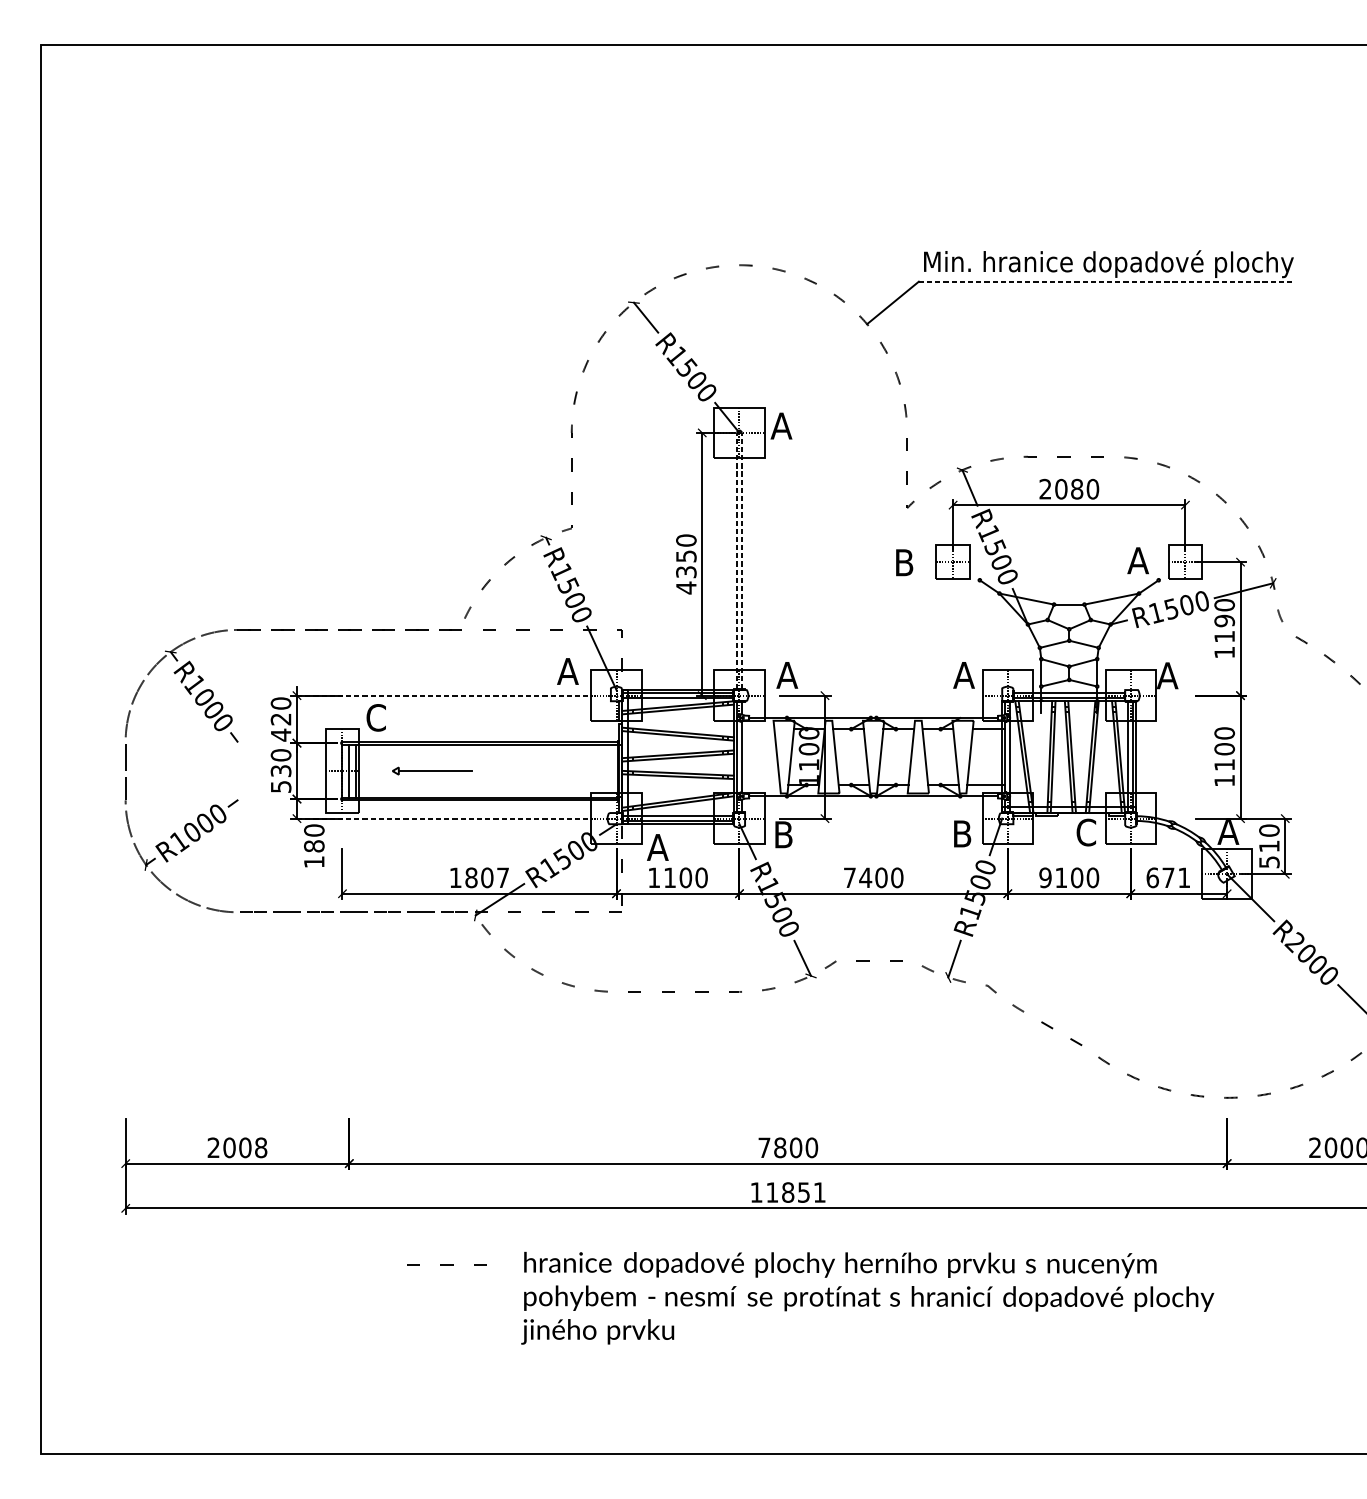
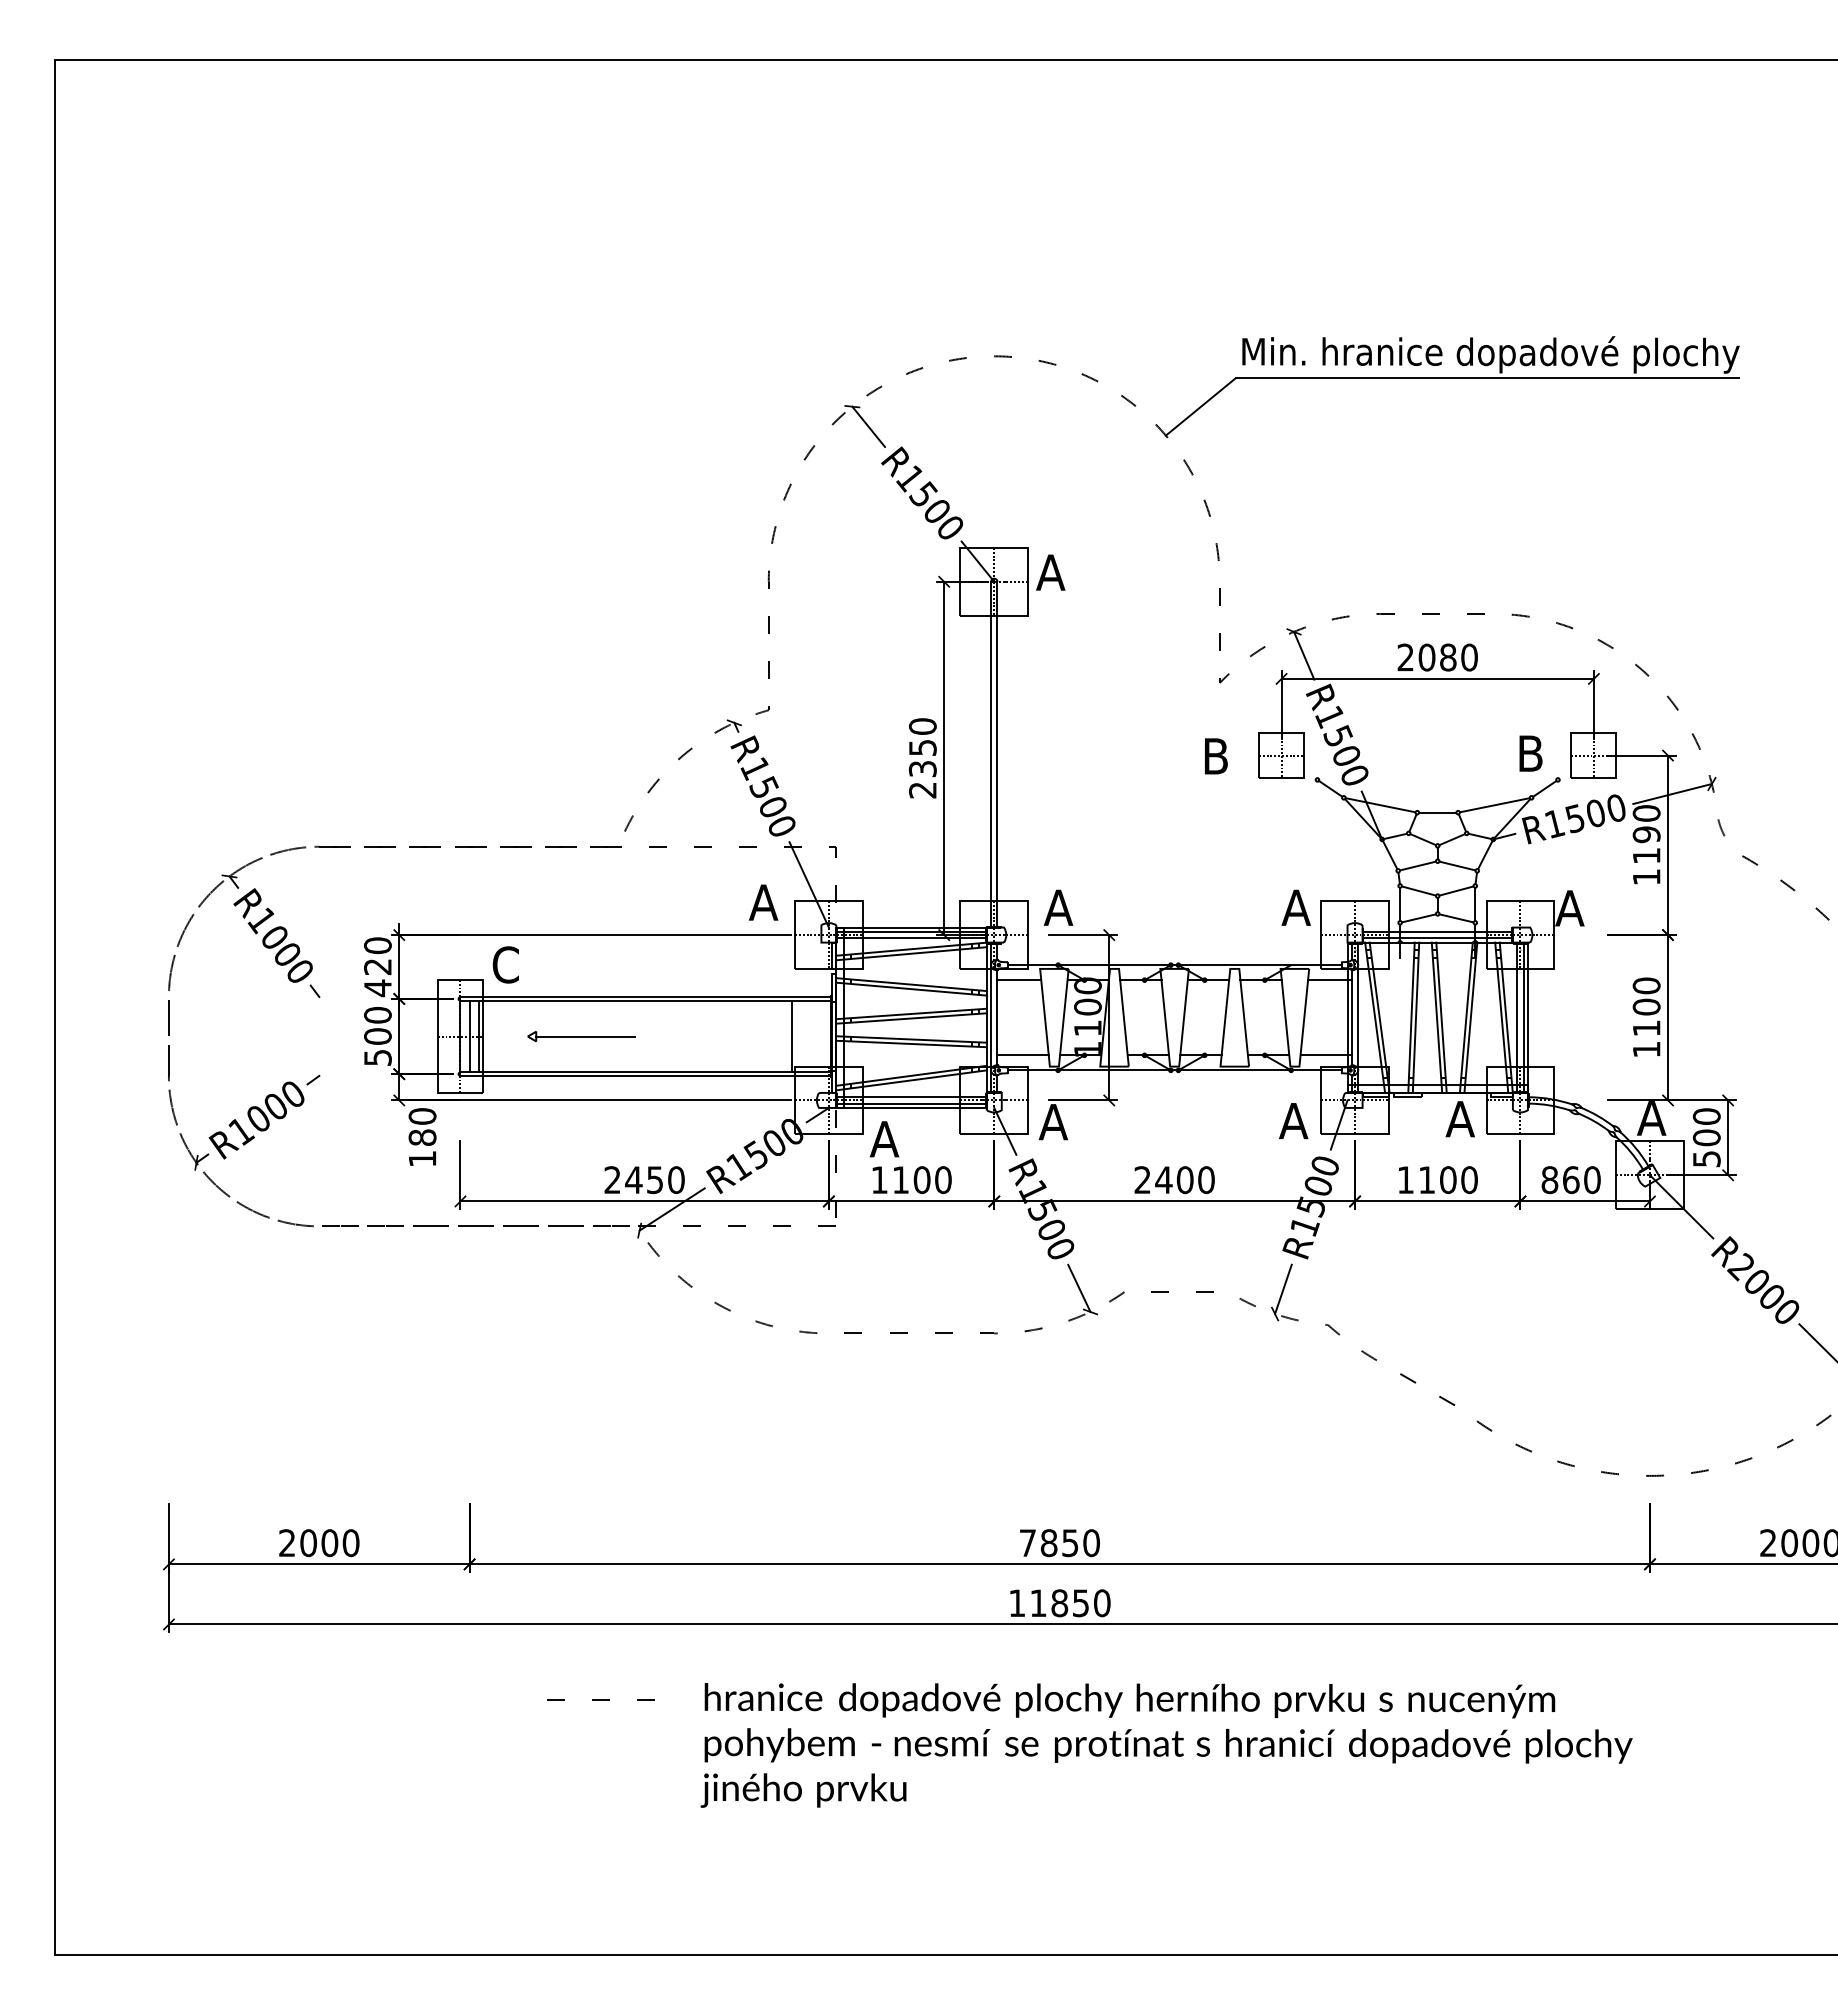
line: (1106, 281) -> (1487, 378), dashed -> solid
line: (737, 560) -> (991, 753), dashed -> solid
line: (741, 560) -> (997, 753), dashed -> solid
text: (1138, 560) -> (1530, 753), A -> B
text: (686, 588) -> (922, 790), 4350 -> 2350
line: (442, 695) -> (595, 935), dashed -> solid
line: (758, 729) -> (1019, 980), added
text: (280, 771) -> (377, 1036), 530 -> 500
line: (588, 771) -> (791, 1036), added
line: (760, 785) -> (1022, 1055), added
line: (442, 818) -> (595, 1100), dashed -> solid
text: (1085, 832) -> (1459, 1118), C -> A
text: (962, 834) -> (1293, 1121), B -> A
text: (782, 835) -> (1052, 1122), B -> A
text: (1269, 846) -> (1706, 1137), 510 -> 500
text: (849, 877) -> (1142, 1179), 7400 -> 2400
text: (479, 878) -> (644, 1180), 1807 -> 2450
text: (1045, 878) -> (1405, 1180), 9100 -> 1100
text: (1168, 878) -> (1570, 1180), 671 -> 860
text: (260, 1147) -> (350, 1542), 2008 -> 2000
text: (796, 1148) -> (1070, 1543), 7800 -> 7850
text: (819, 1192) -> (1102, 1603), 11851 -> 11850

